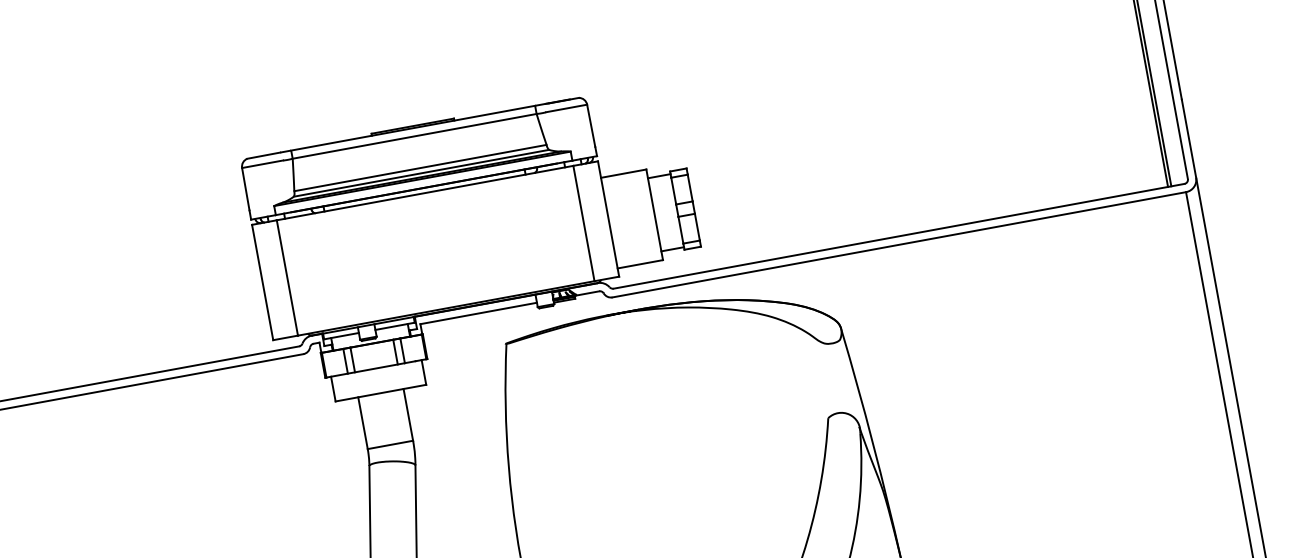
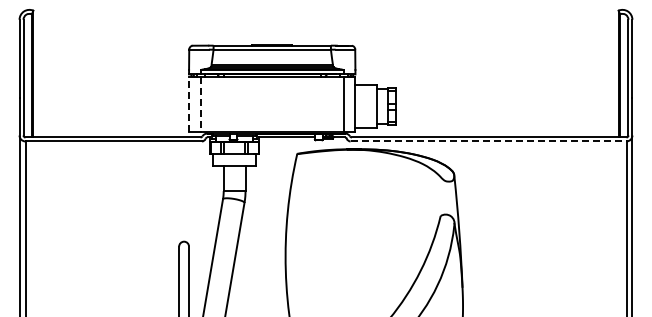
line: (899, 244) -> (488, 141), solid -> dashed
line: (286, 277) -> (200, 104), solid -> dashed
line: (263, 282) -> (189, 104), solid -> dashed

